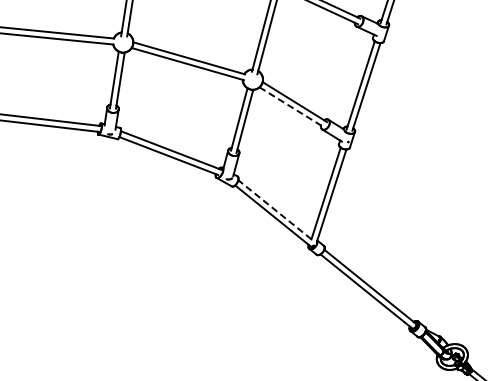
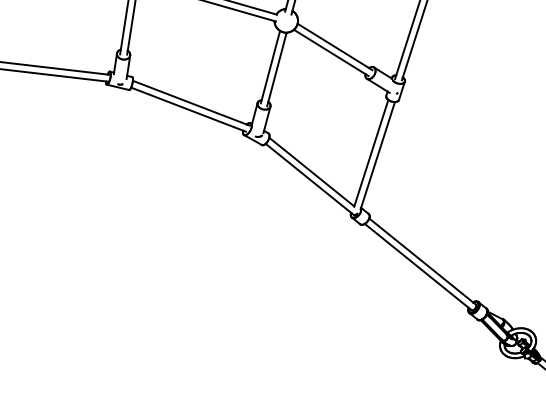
line: (291, 107) -> (331, 53), dashed -> solid
line: (274, 209) -> (311, 171), dashed -> solid

